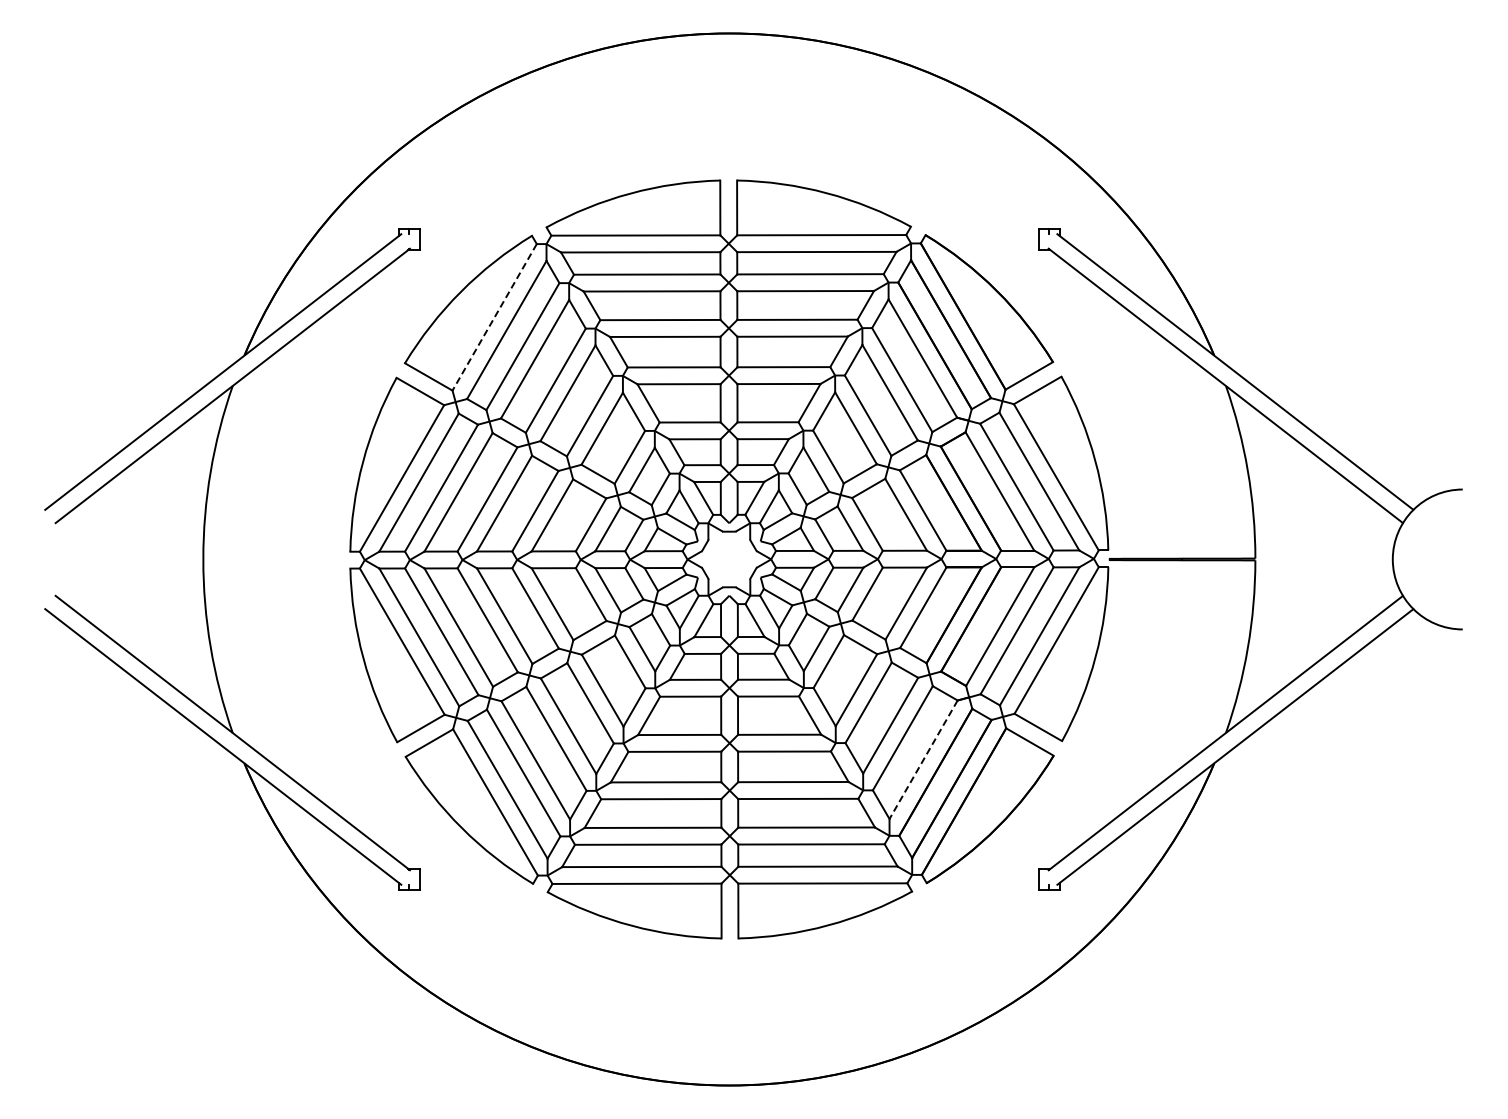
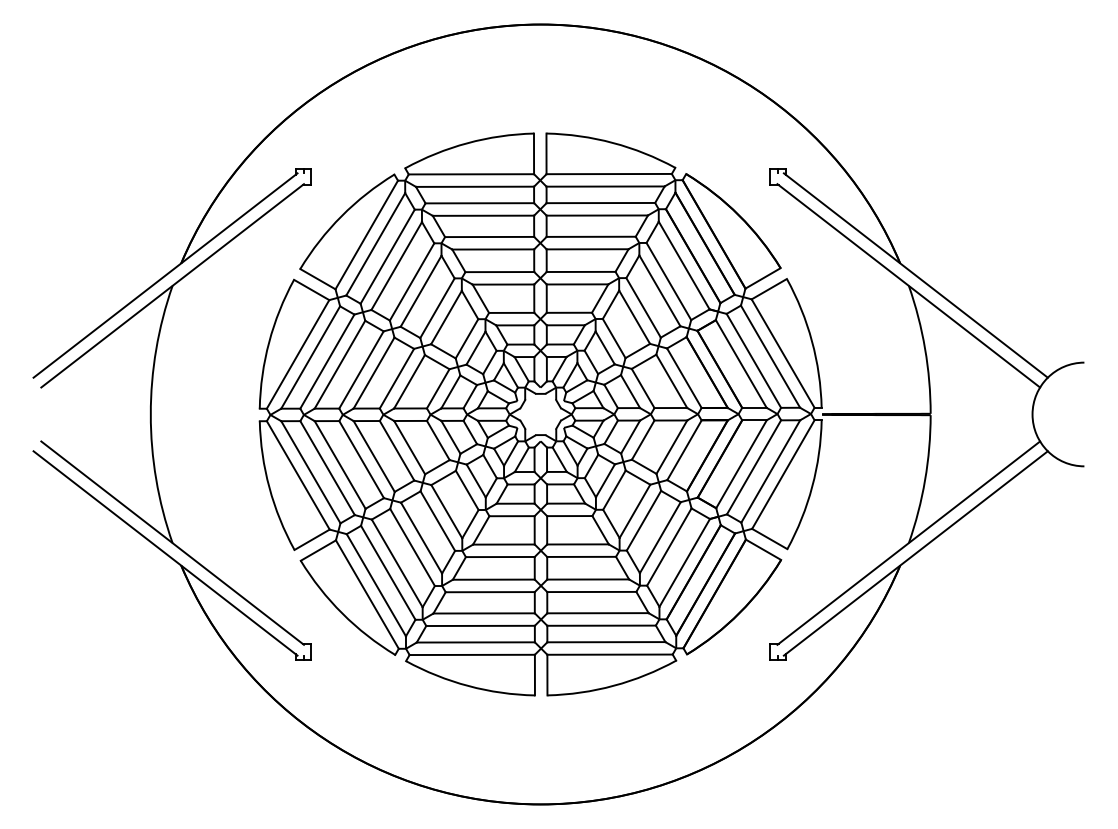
line: (494, 317) -> (366, 235), dashed -> solid
line: (923, 760) -> (684, 563), dashed -> solid

